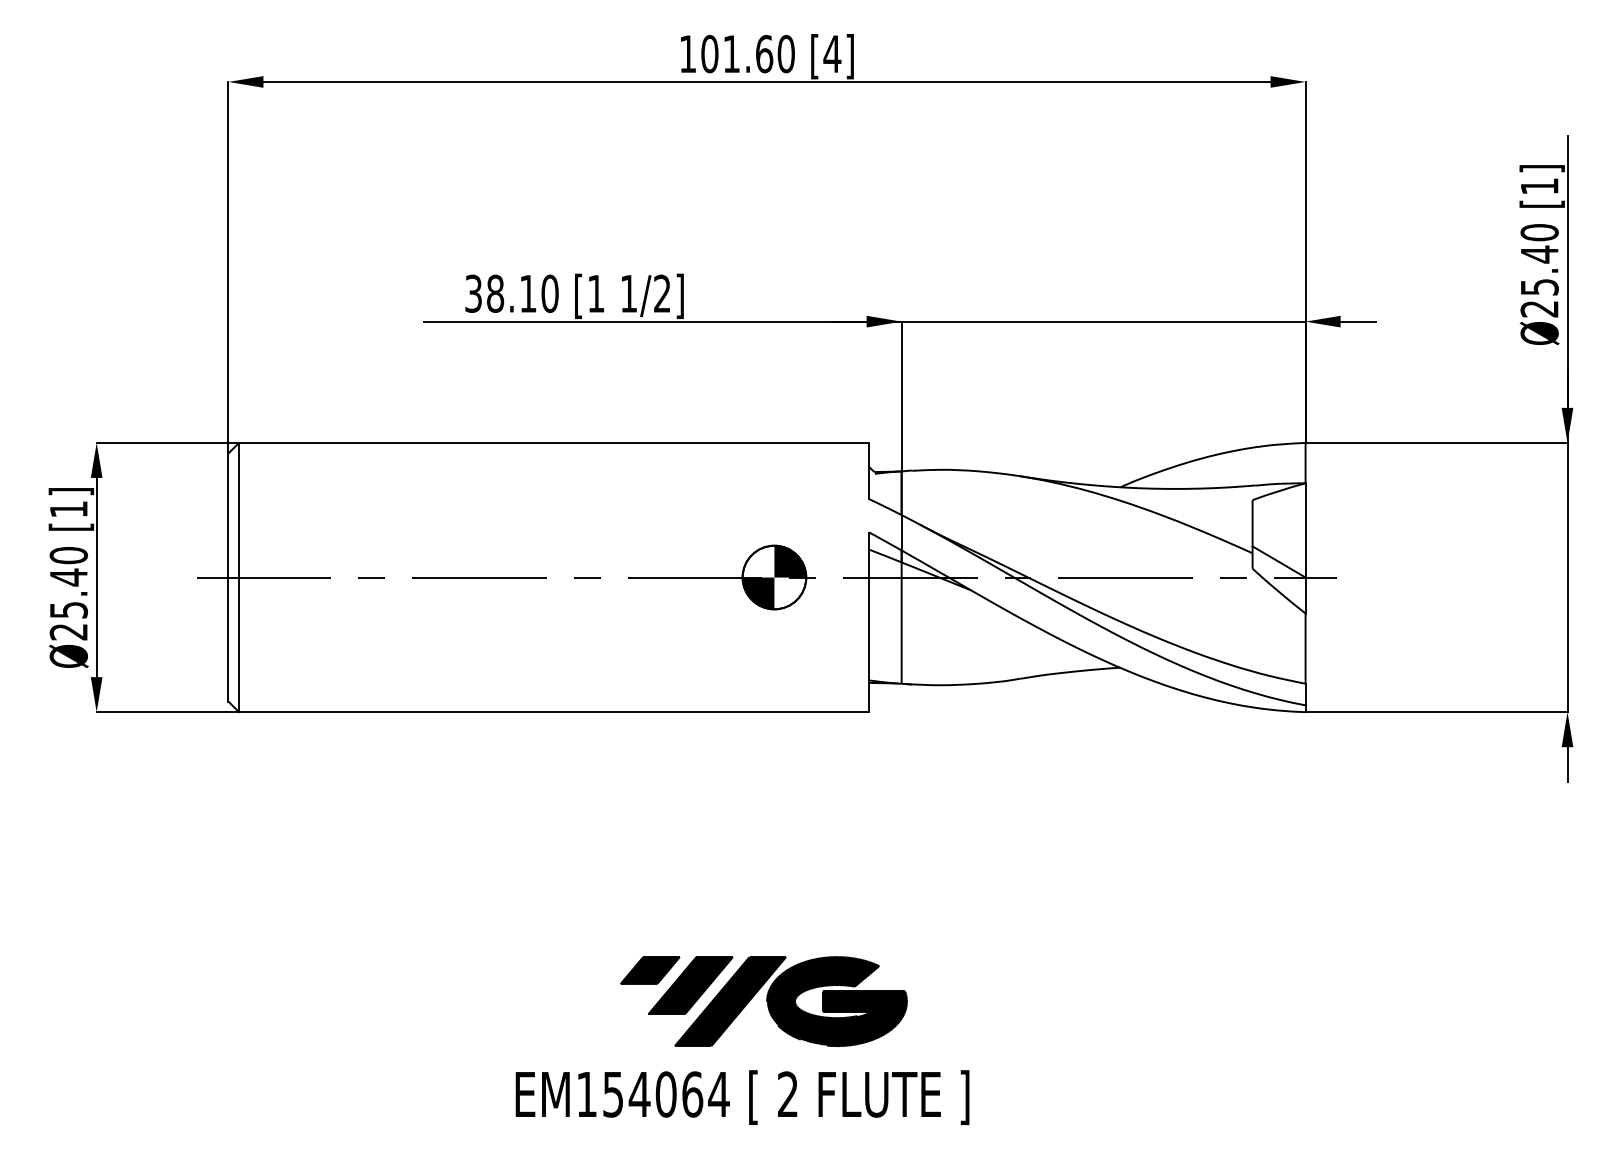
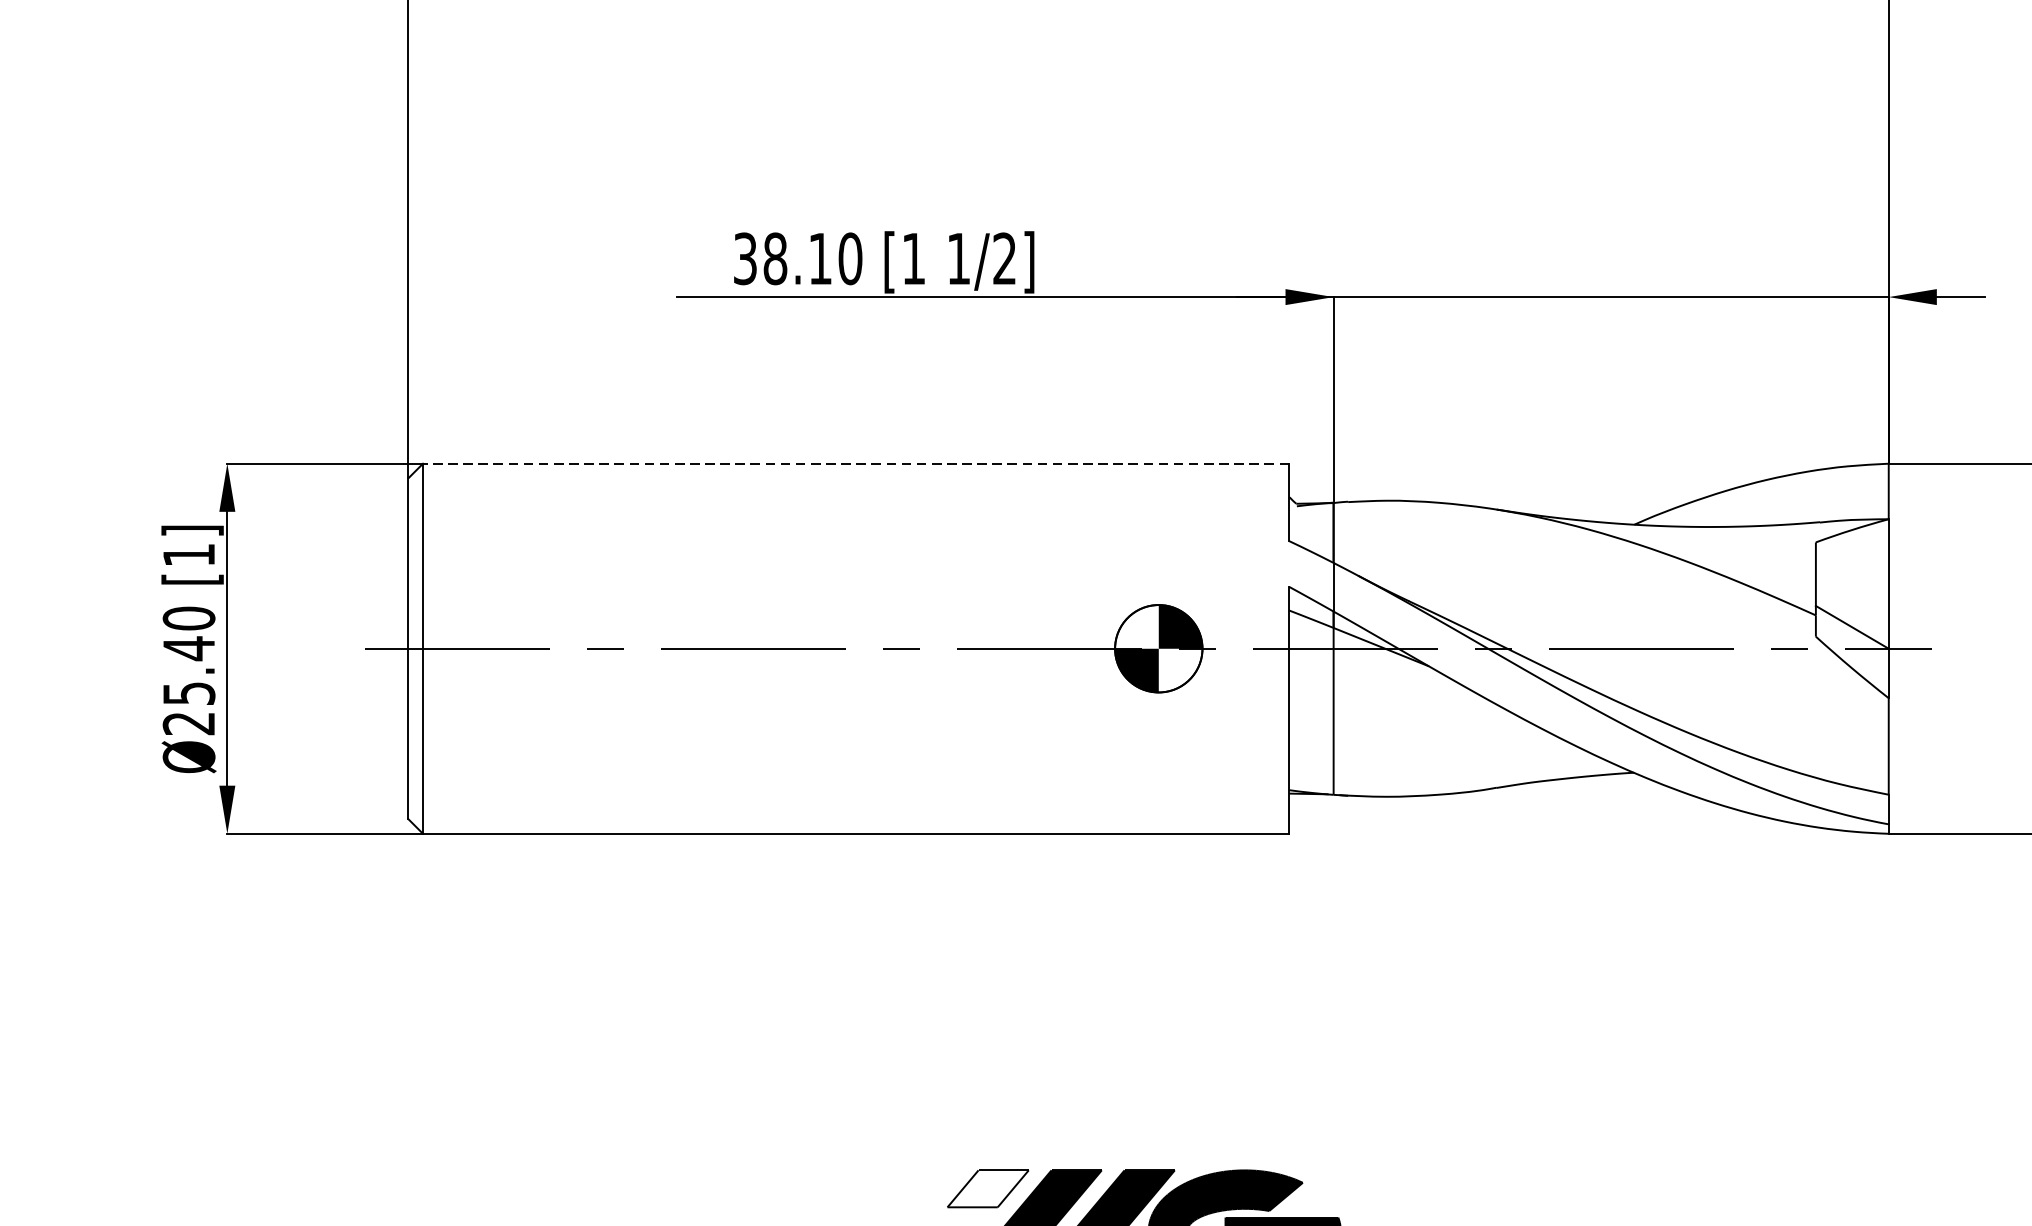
line: (553, 442) -> (855, 463), solid -> dashed
fill: (649, 970) -> (987, 1188), removed

